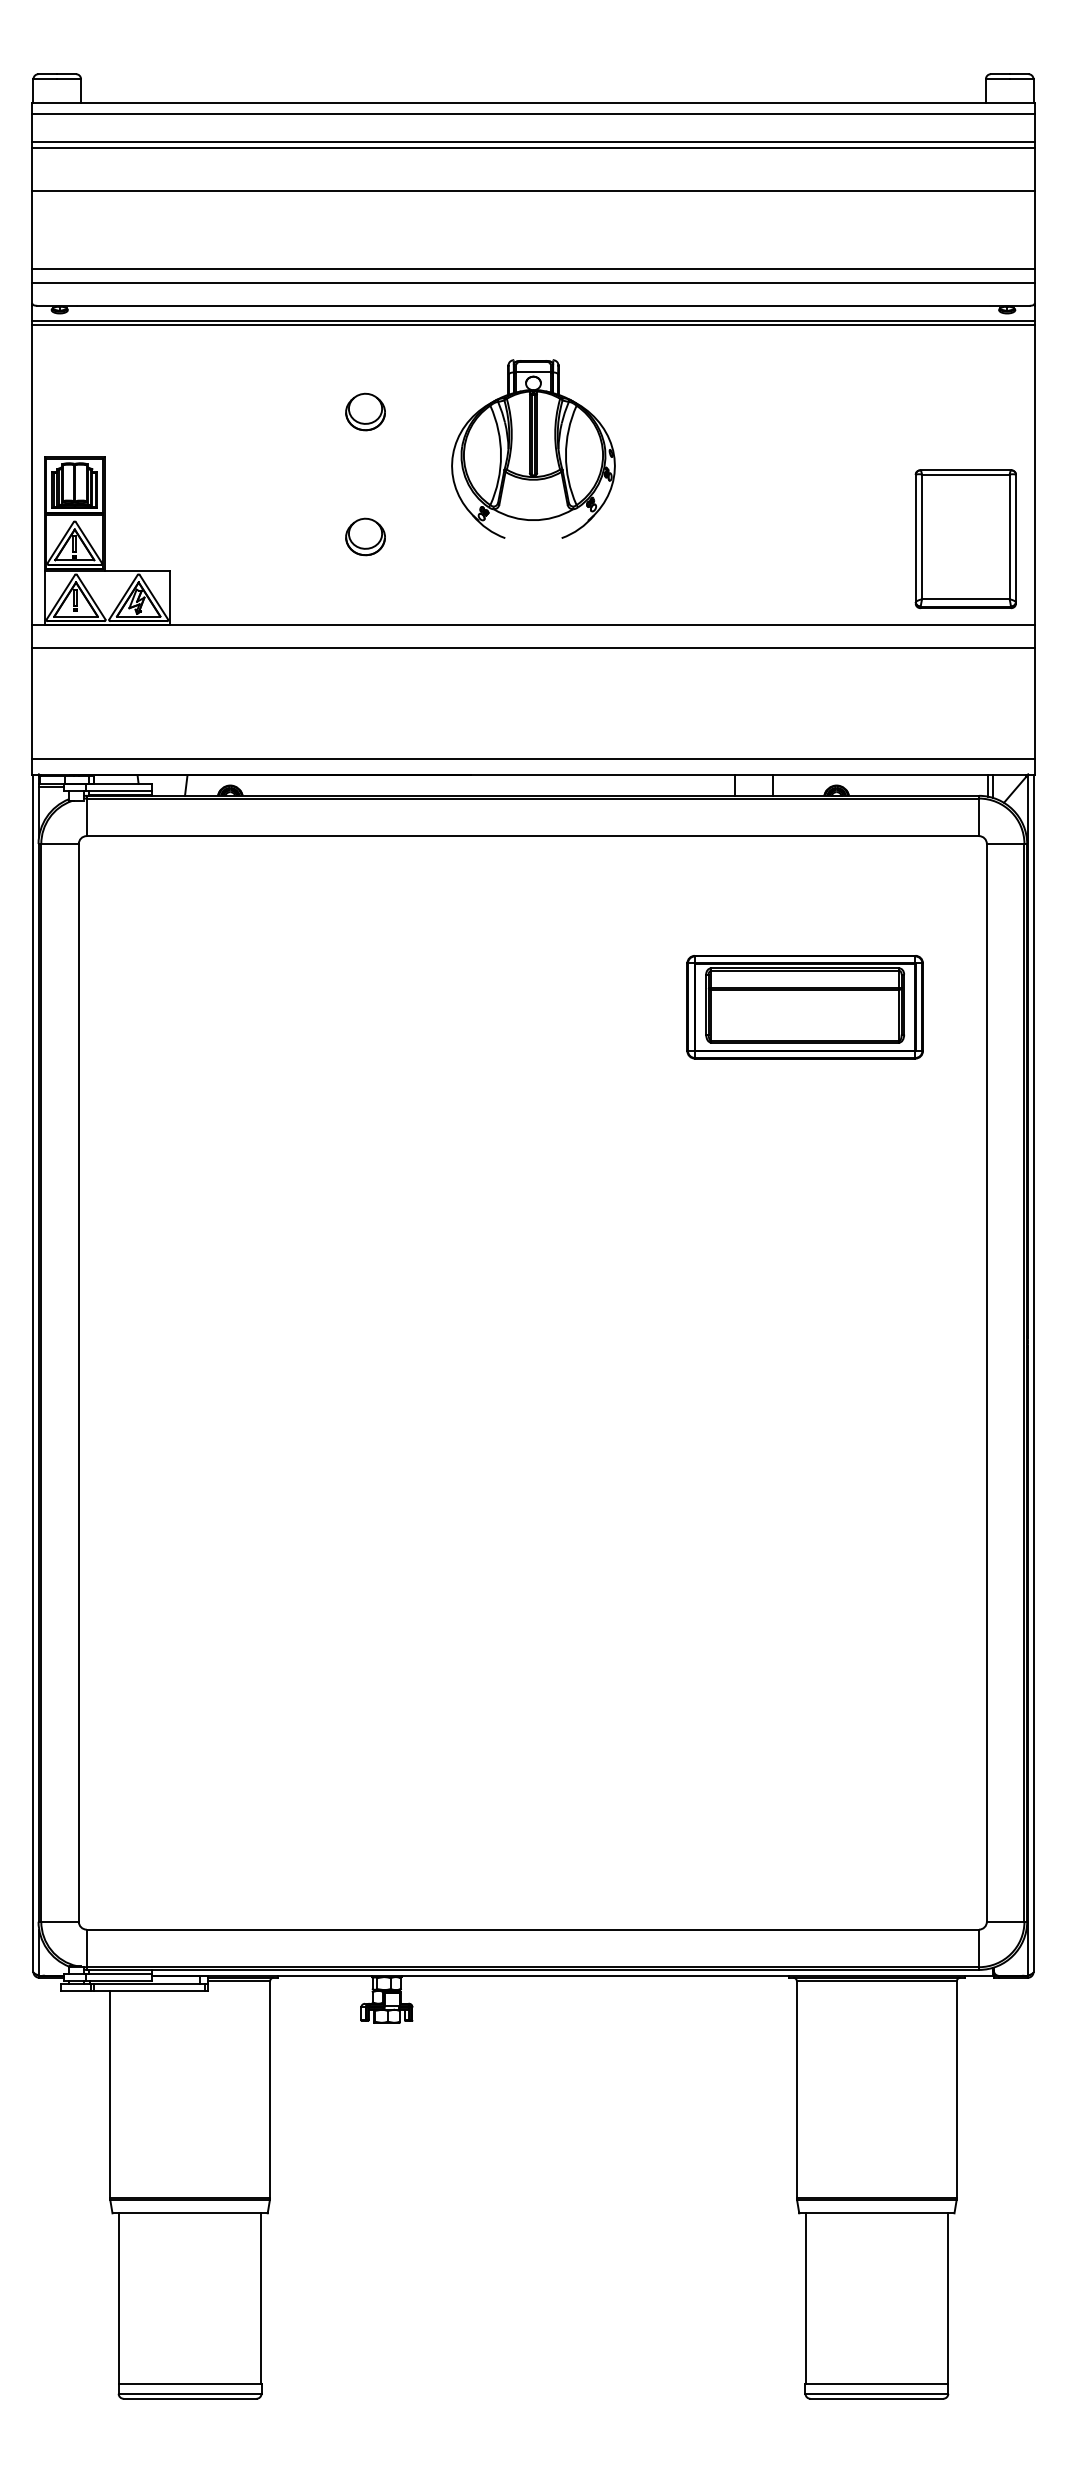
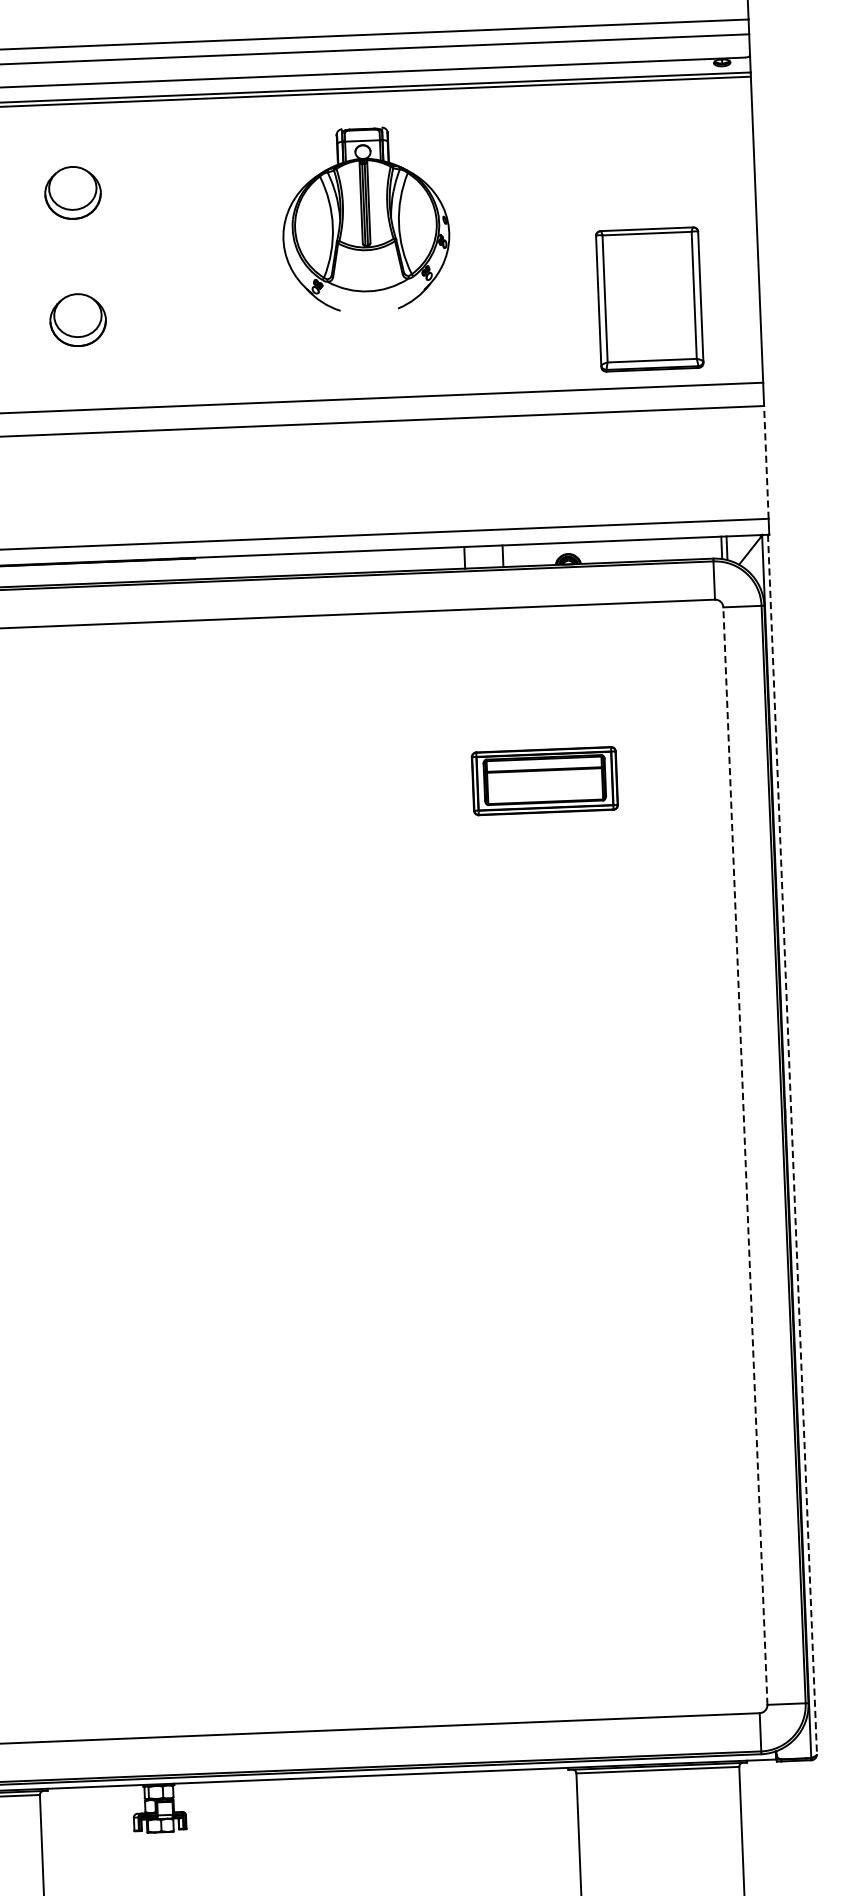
part: (365, 411) -> (72, 192), size x1.4
part: (533, 448) -> (365, 218), moved
part: (365, 536) -> (78, 319), size x1.4
part: (965, 539) -> (649, 299), moved
line: (1034, 703) -> (766, 462), solid -> dashed
part: (804, 1007) -> (544, 781), size x0.6
line: (1033, 1373) -> (792, 1144), solid -> dashed
line: (986, 1382) -> (744, 1155), solid -> dashed

